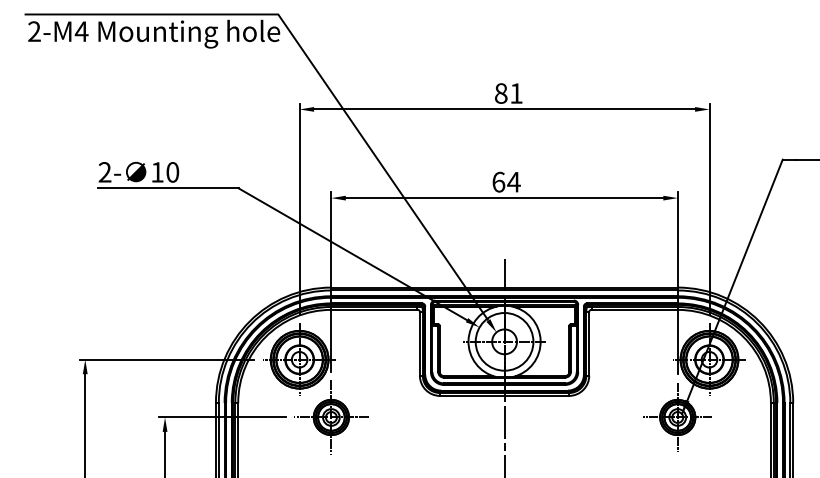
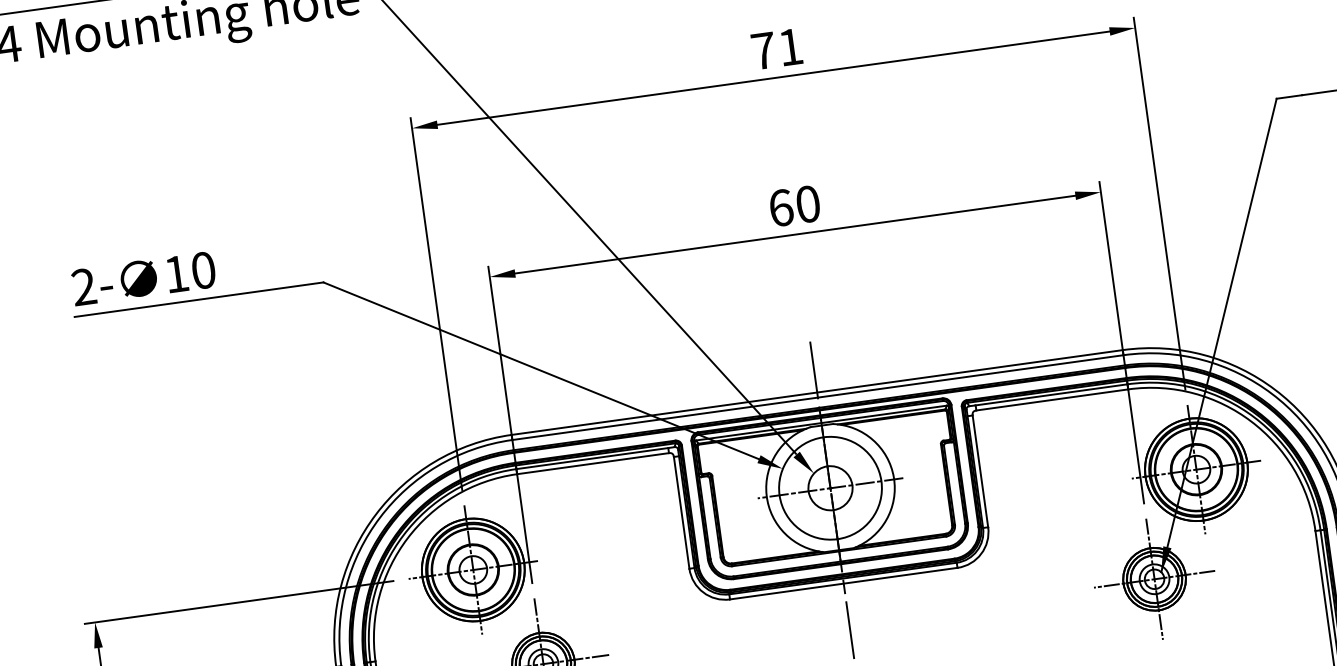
text: (501, 93) -> (764, 50), 81 -> 71
text: (513, 181) -> (806, 203), 64 -> 60

